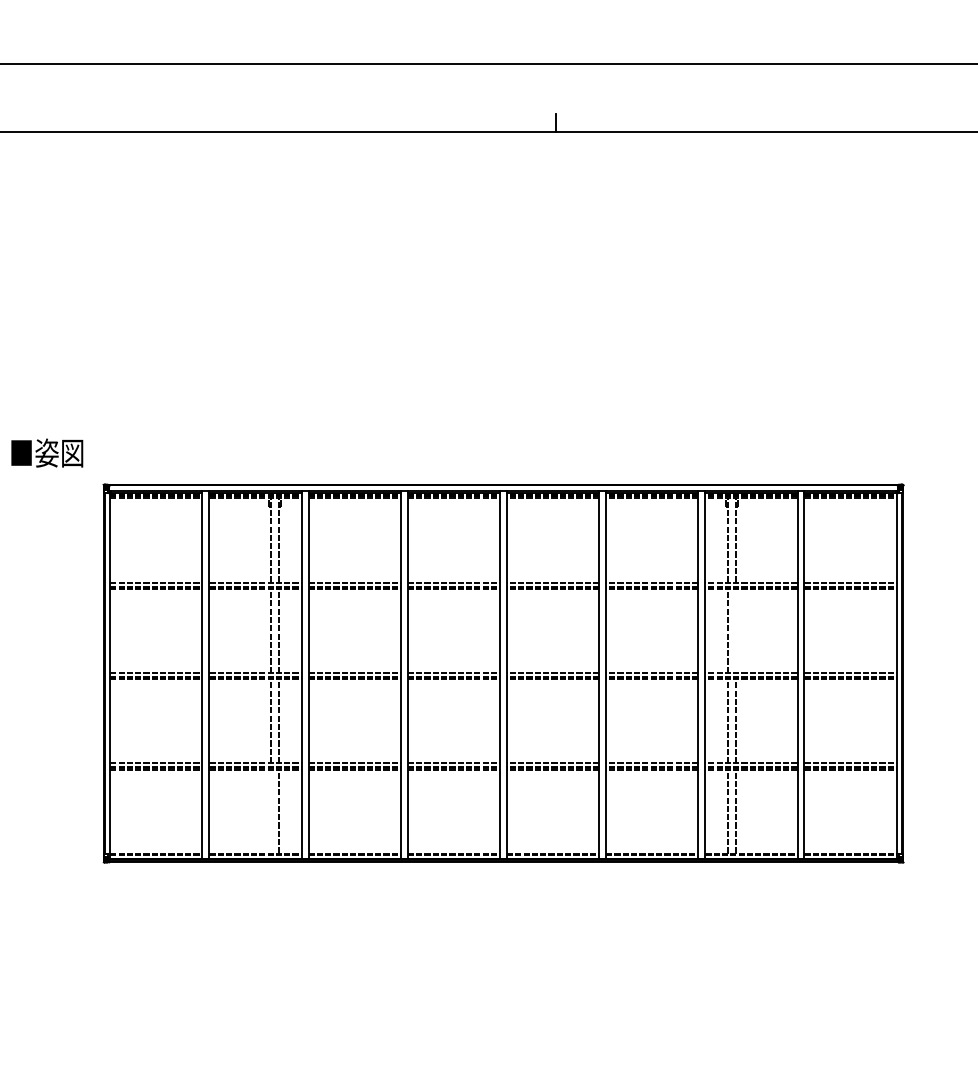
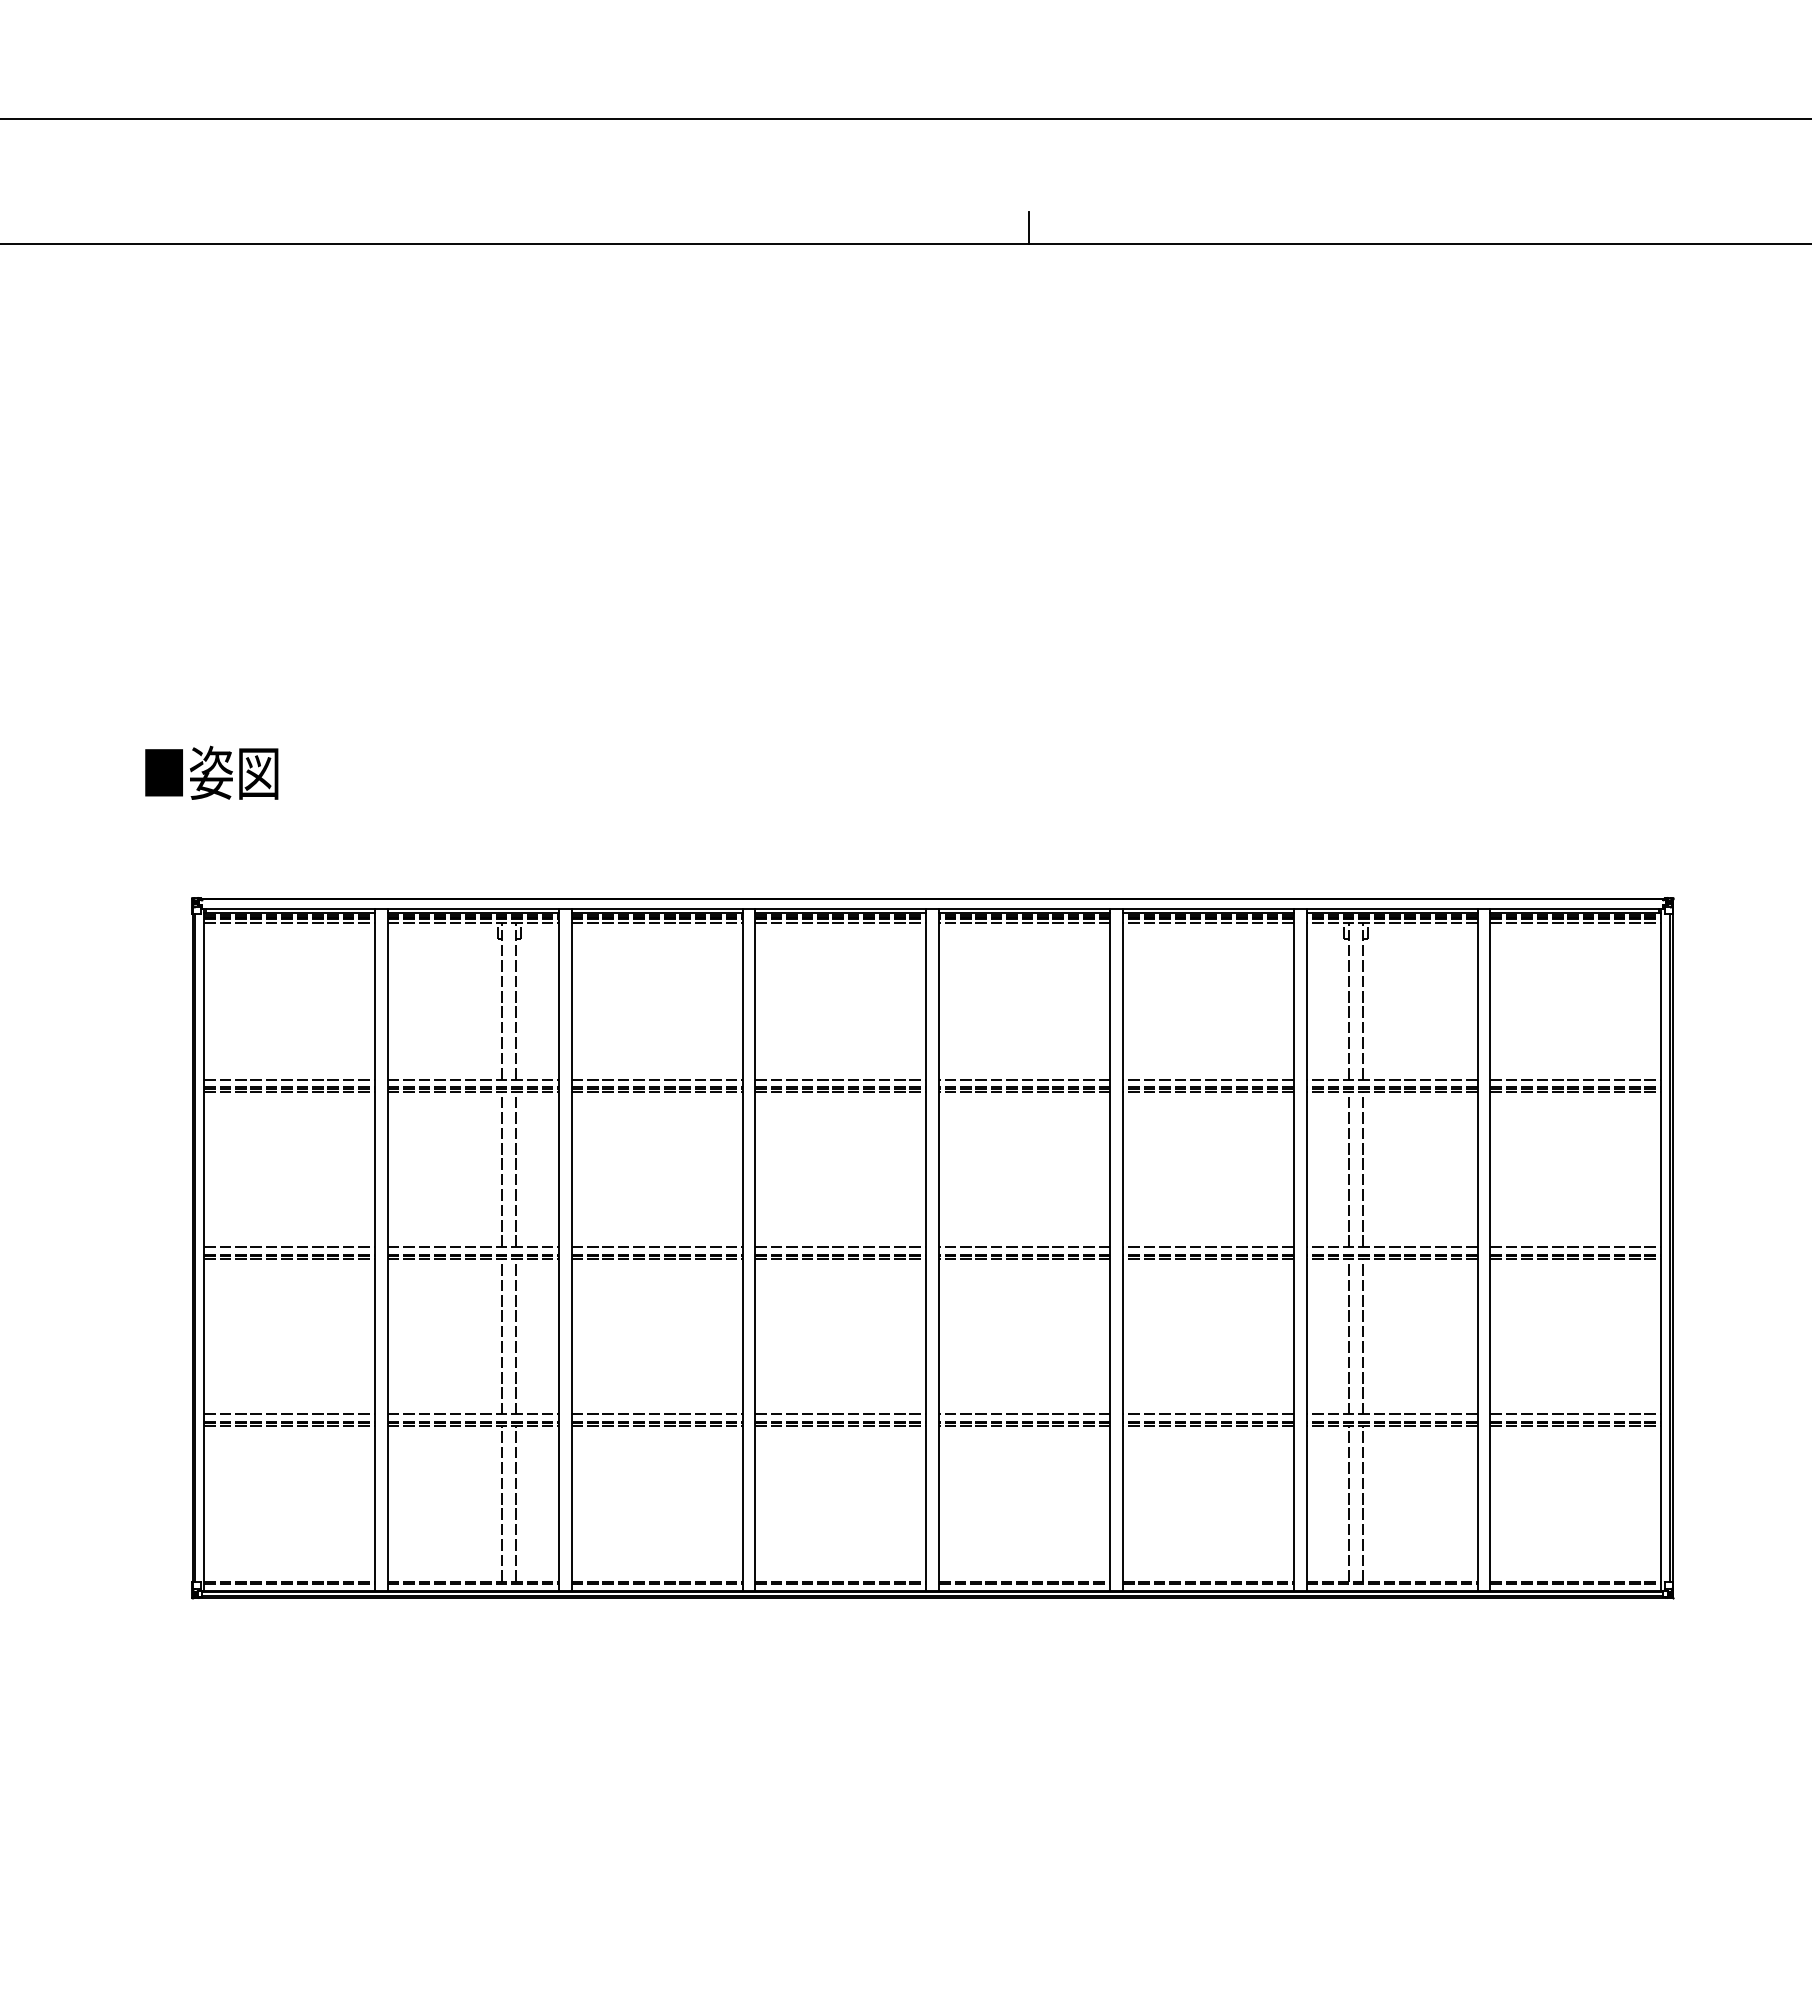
text: (47, 452) -> (212, 771), moved
line: (735, 630) -> (1362, 1168), added
line: (271, 811) -> (503, 1503), added

